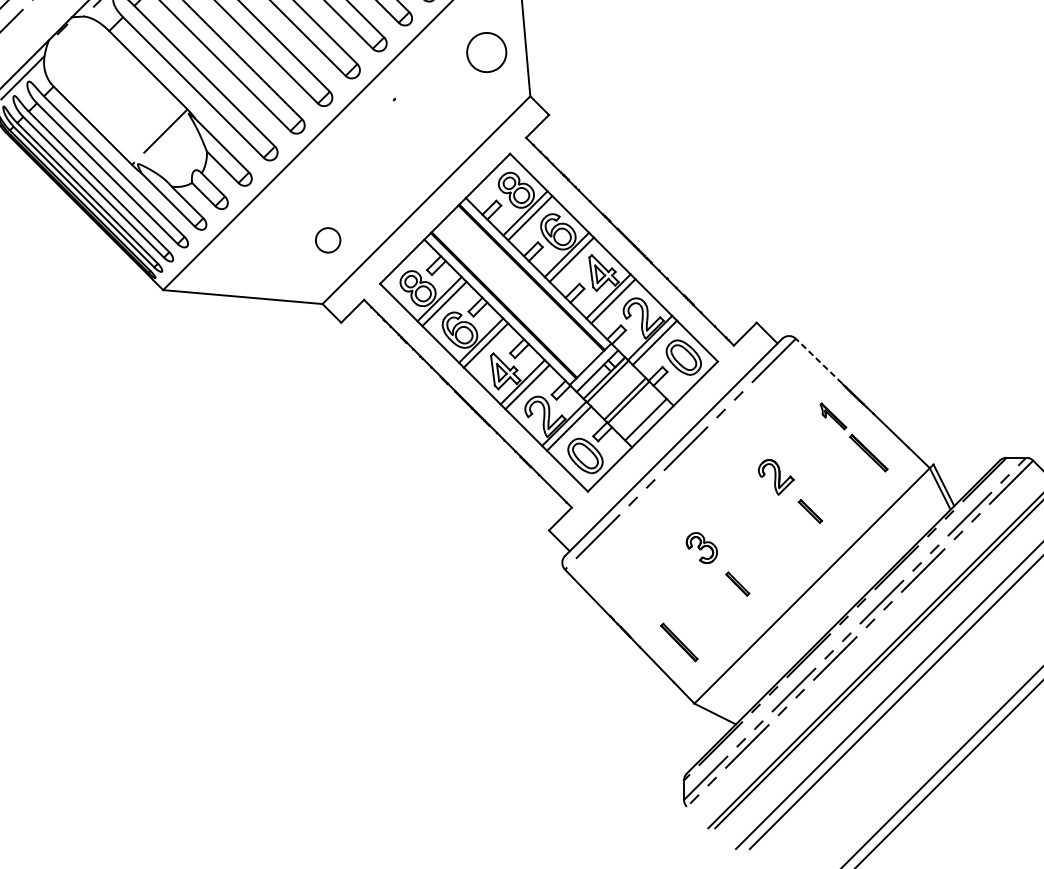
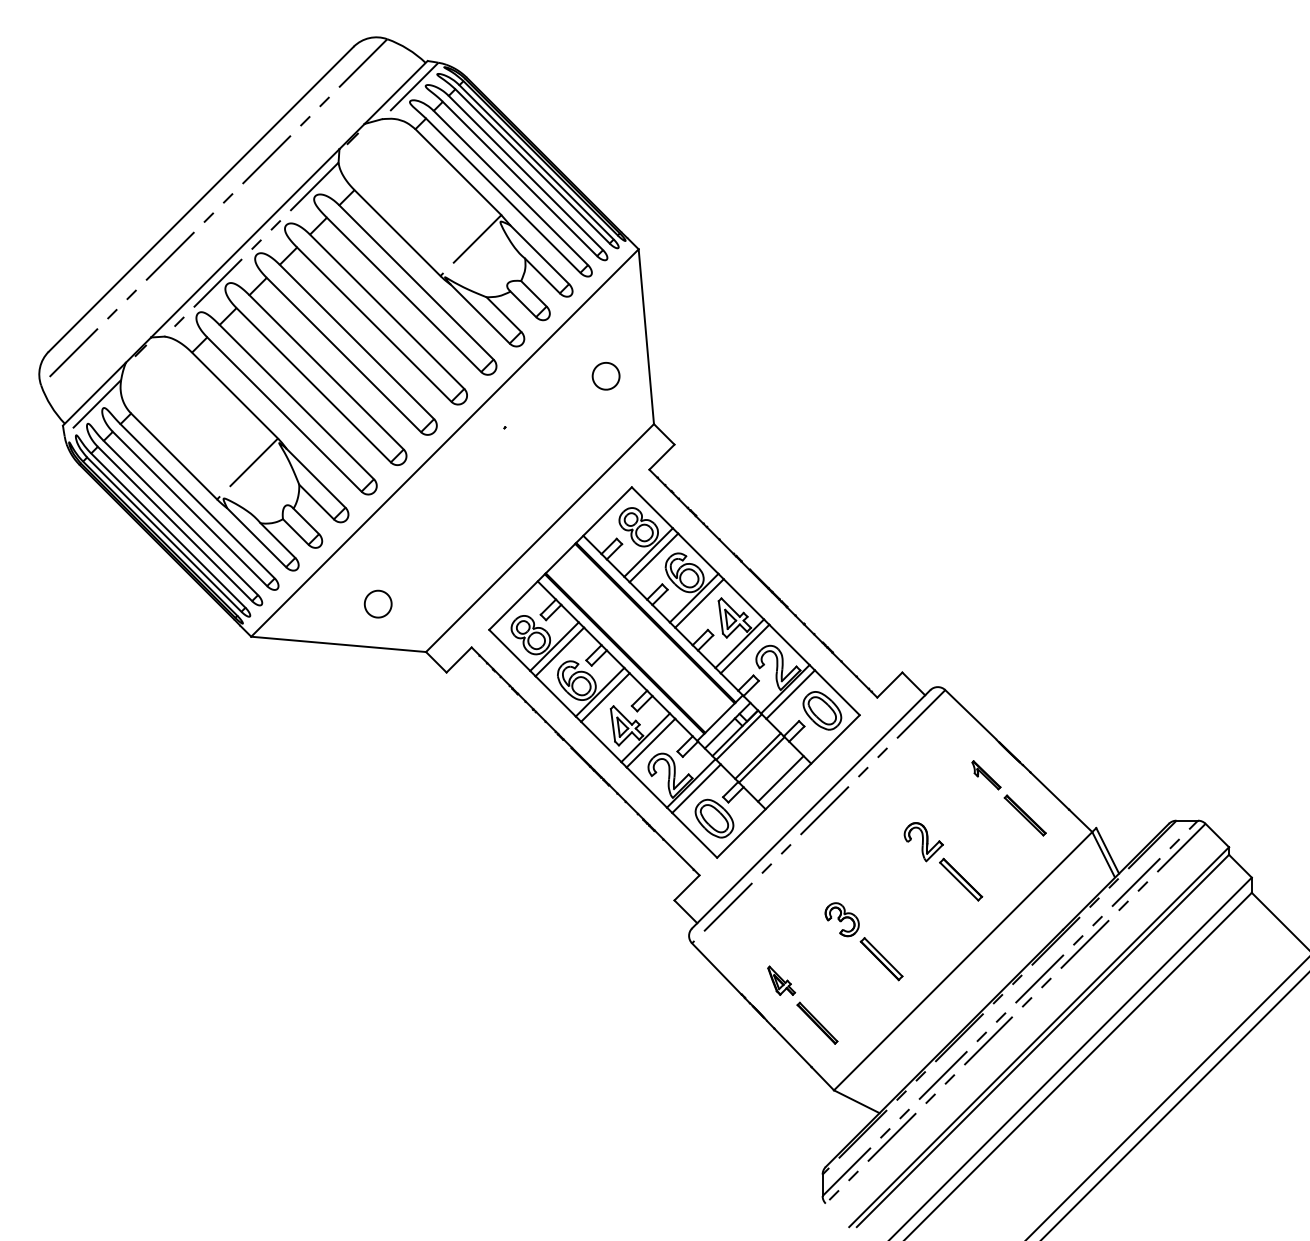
part: (486, 52) -> (605, 376), size x0.62
part: (327, 239) -> (377, 603), moved
line: (818, 360) -> (970, 714), dashed -> solid
part: (810, 511) -> (961, 879), size x1.67
part: (737, 584) -> (881, 959), size x1.67
part: (646, 603) -> (781, 980), added

